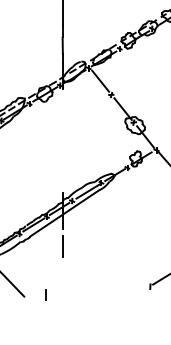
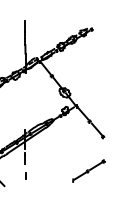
part: (46, 293) -> (25, 175), moved

